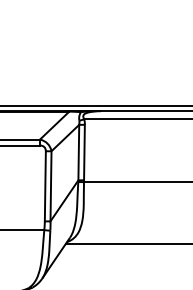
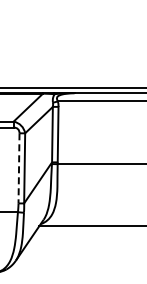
line: (45, 186) -> (19, 168), solid -> dashed

